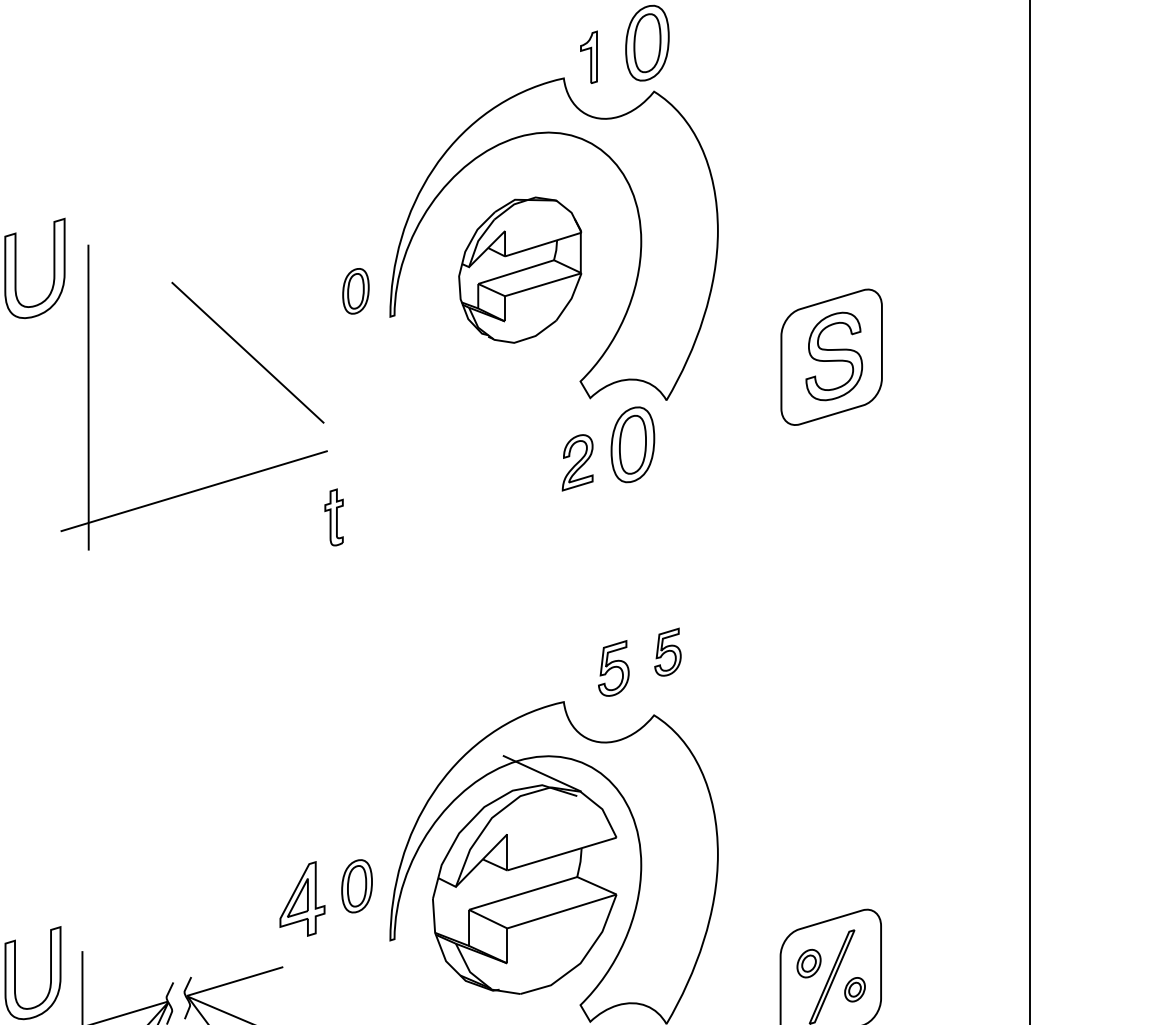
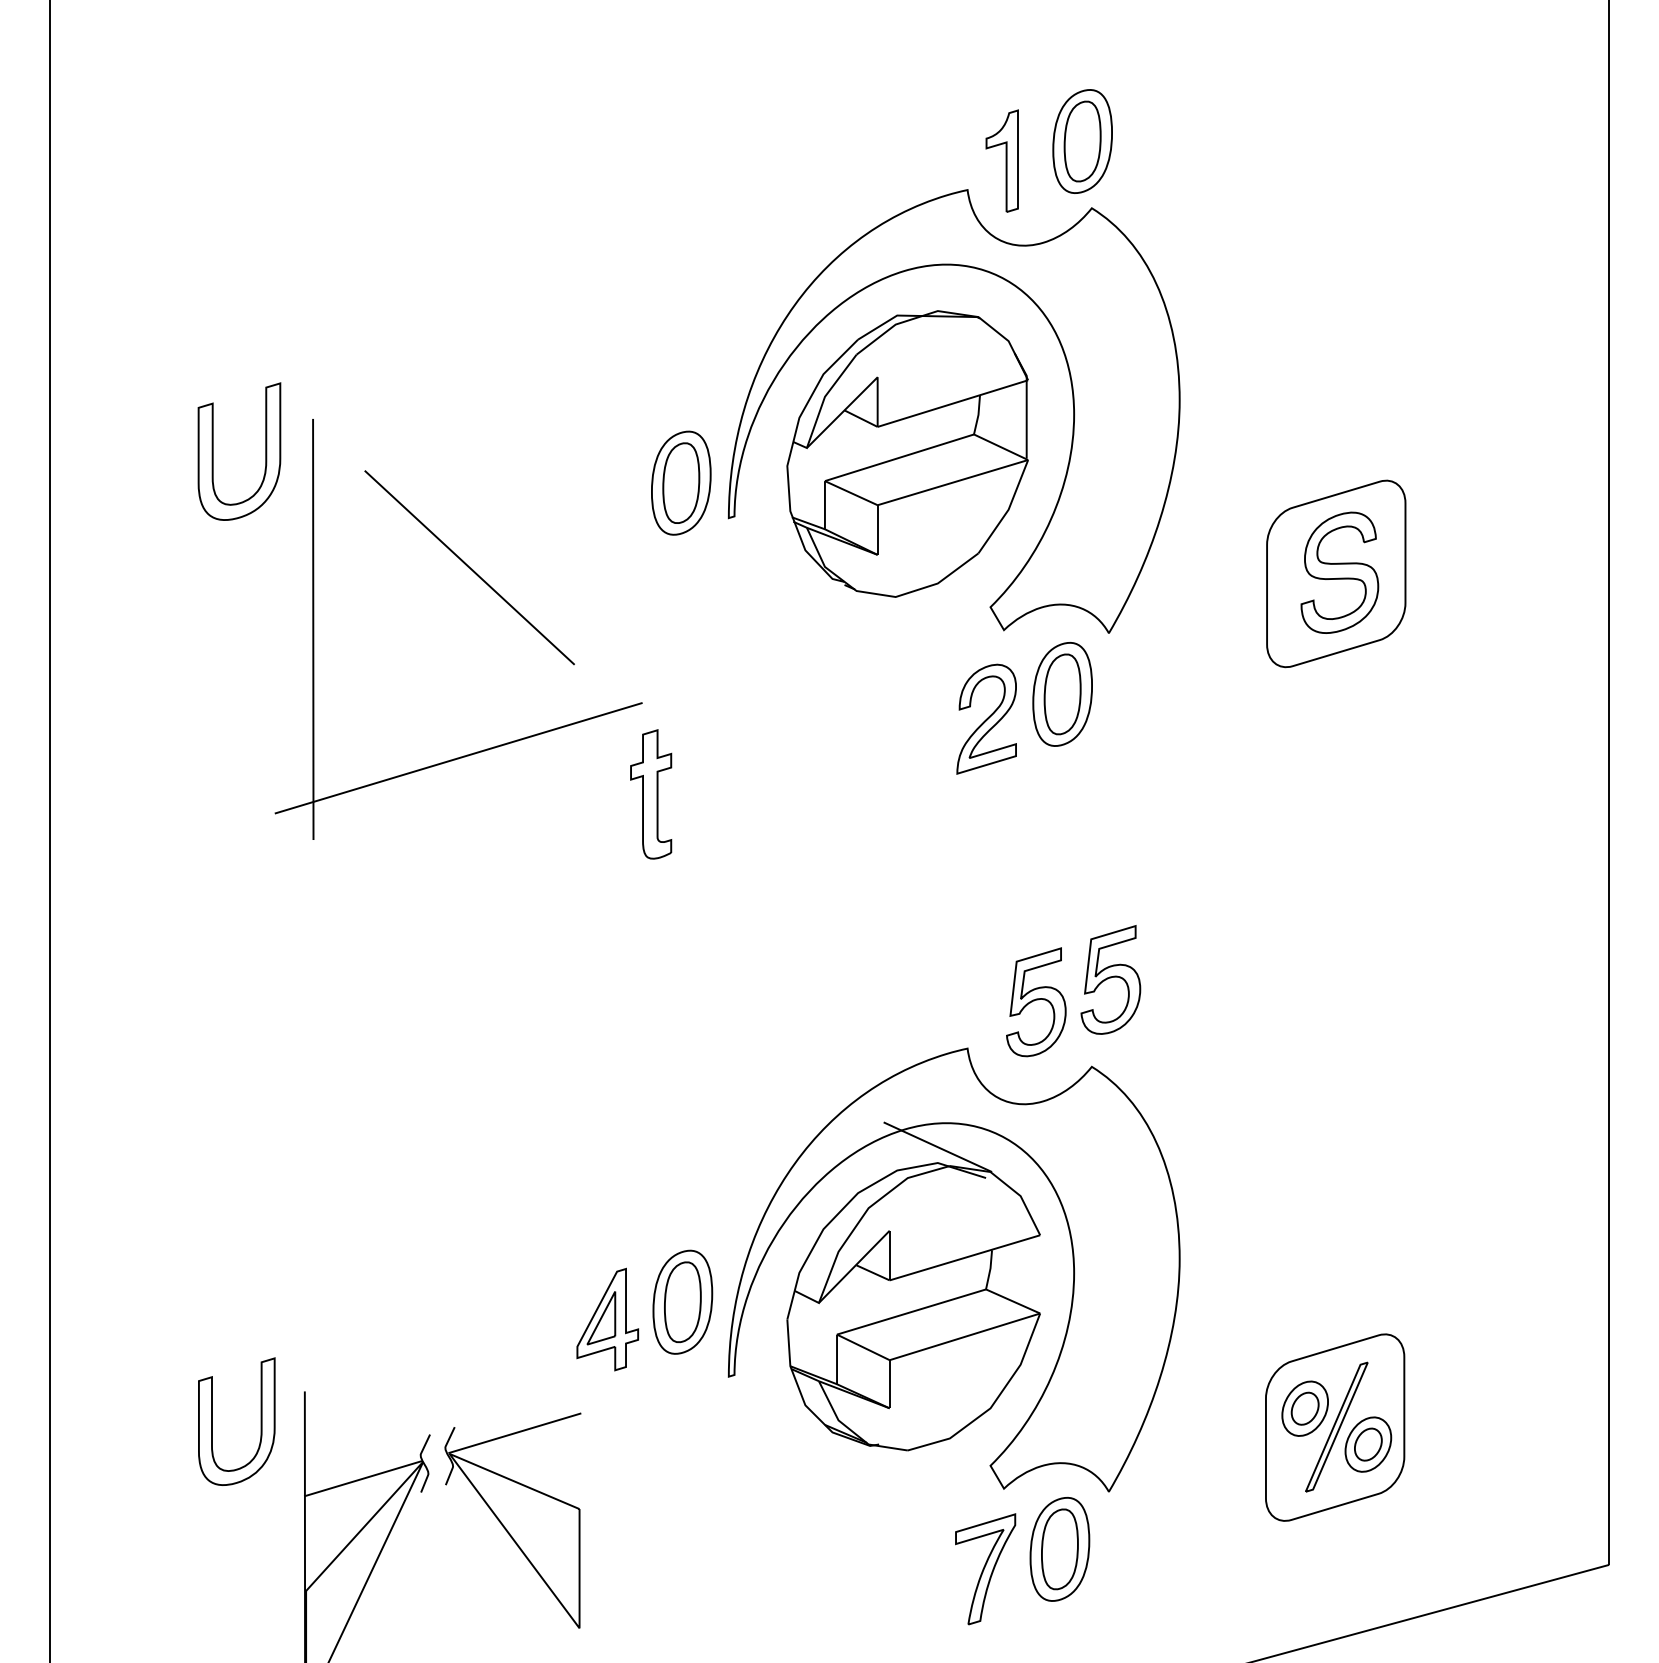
part: (588, 56) -> (1001, 160), size x1.43
part: (520, 269) -> (907, 453), size x1.43
part: (356, 290) -> (681, 482), size x1.67
line: (247, 352) -> (469, 567), moved
part: (577, 462) -> (986, 718), size x1.43
part: (334, 517) -> (651, 794), size x1.67
part: (667, 651) -> (1110, 979), size x1.67
part: (613, 668) -> (1036, 1002), size x1.43
part: (356, 885) -> (682, 1301), size x1.43
part: (808, 963) -> (1304, 1408), size x1.43
part: (855, 989) -> (1368, 1444), size x1.67

